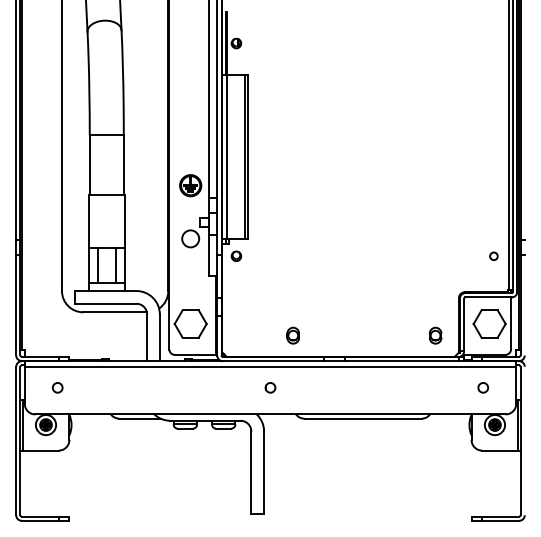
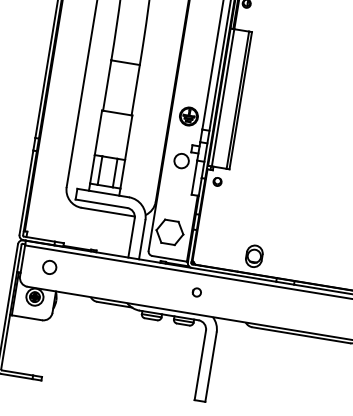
part: (292, 335) -> (253, 255), size x1.6
circle: (57, 387) -> (49, 267), size x1.6
part: (270, 387) -> (196, 292), moved

